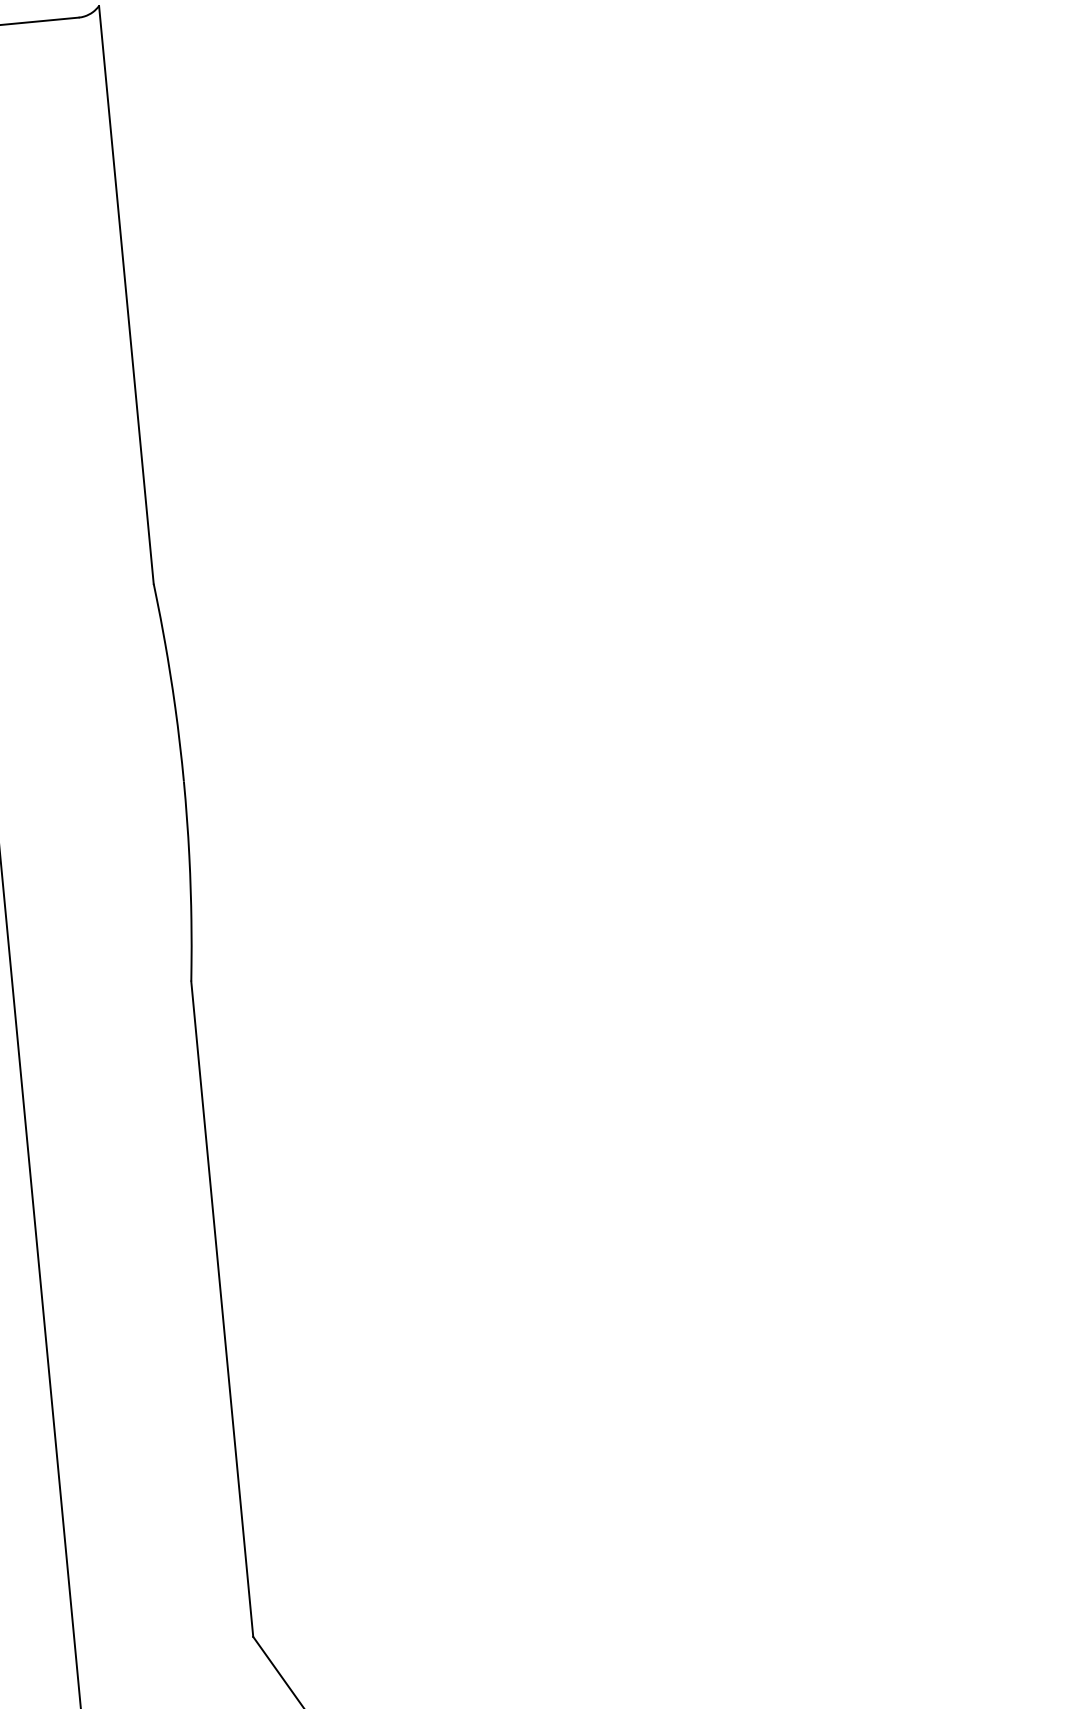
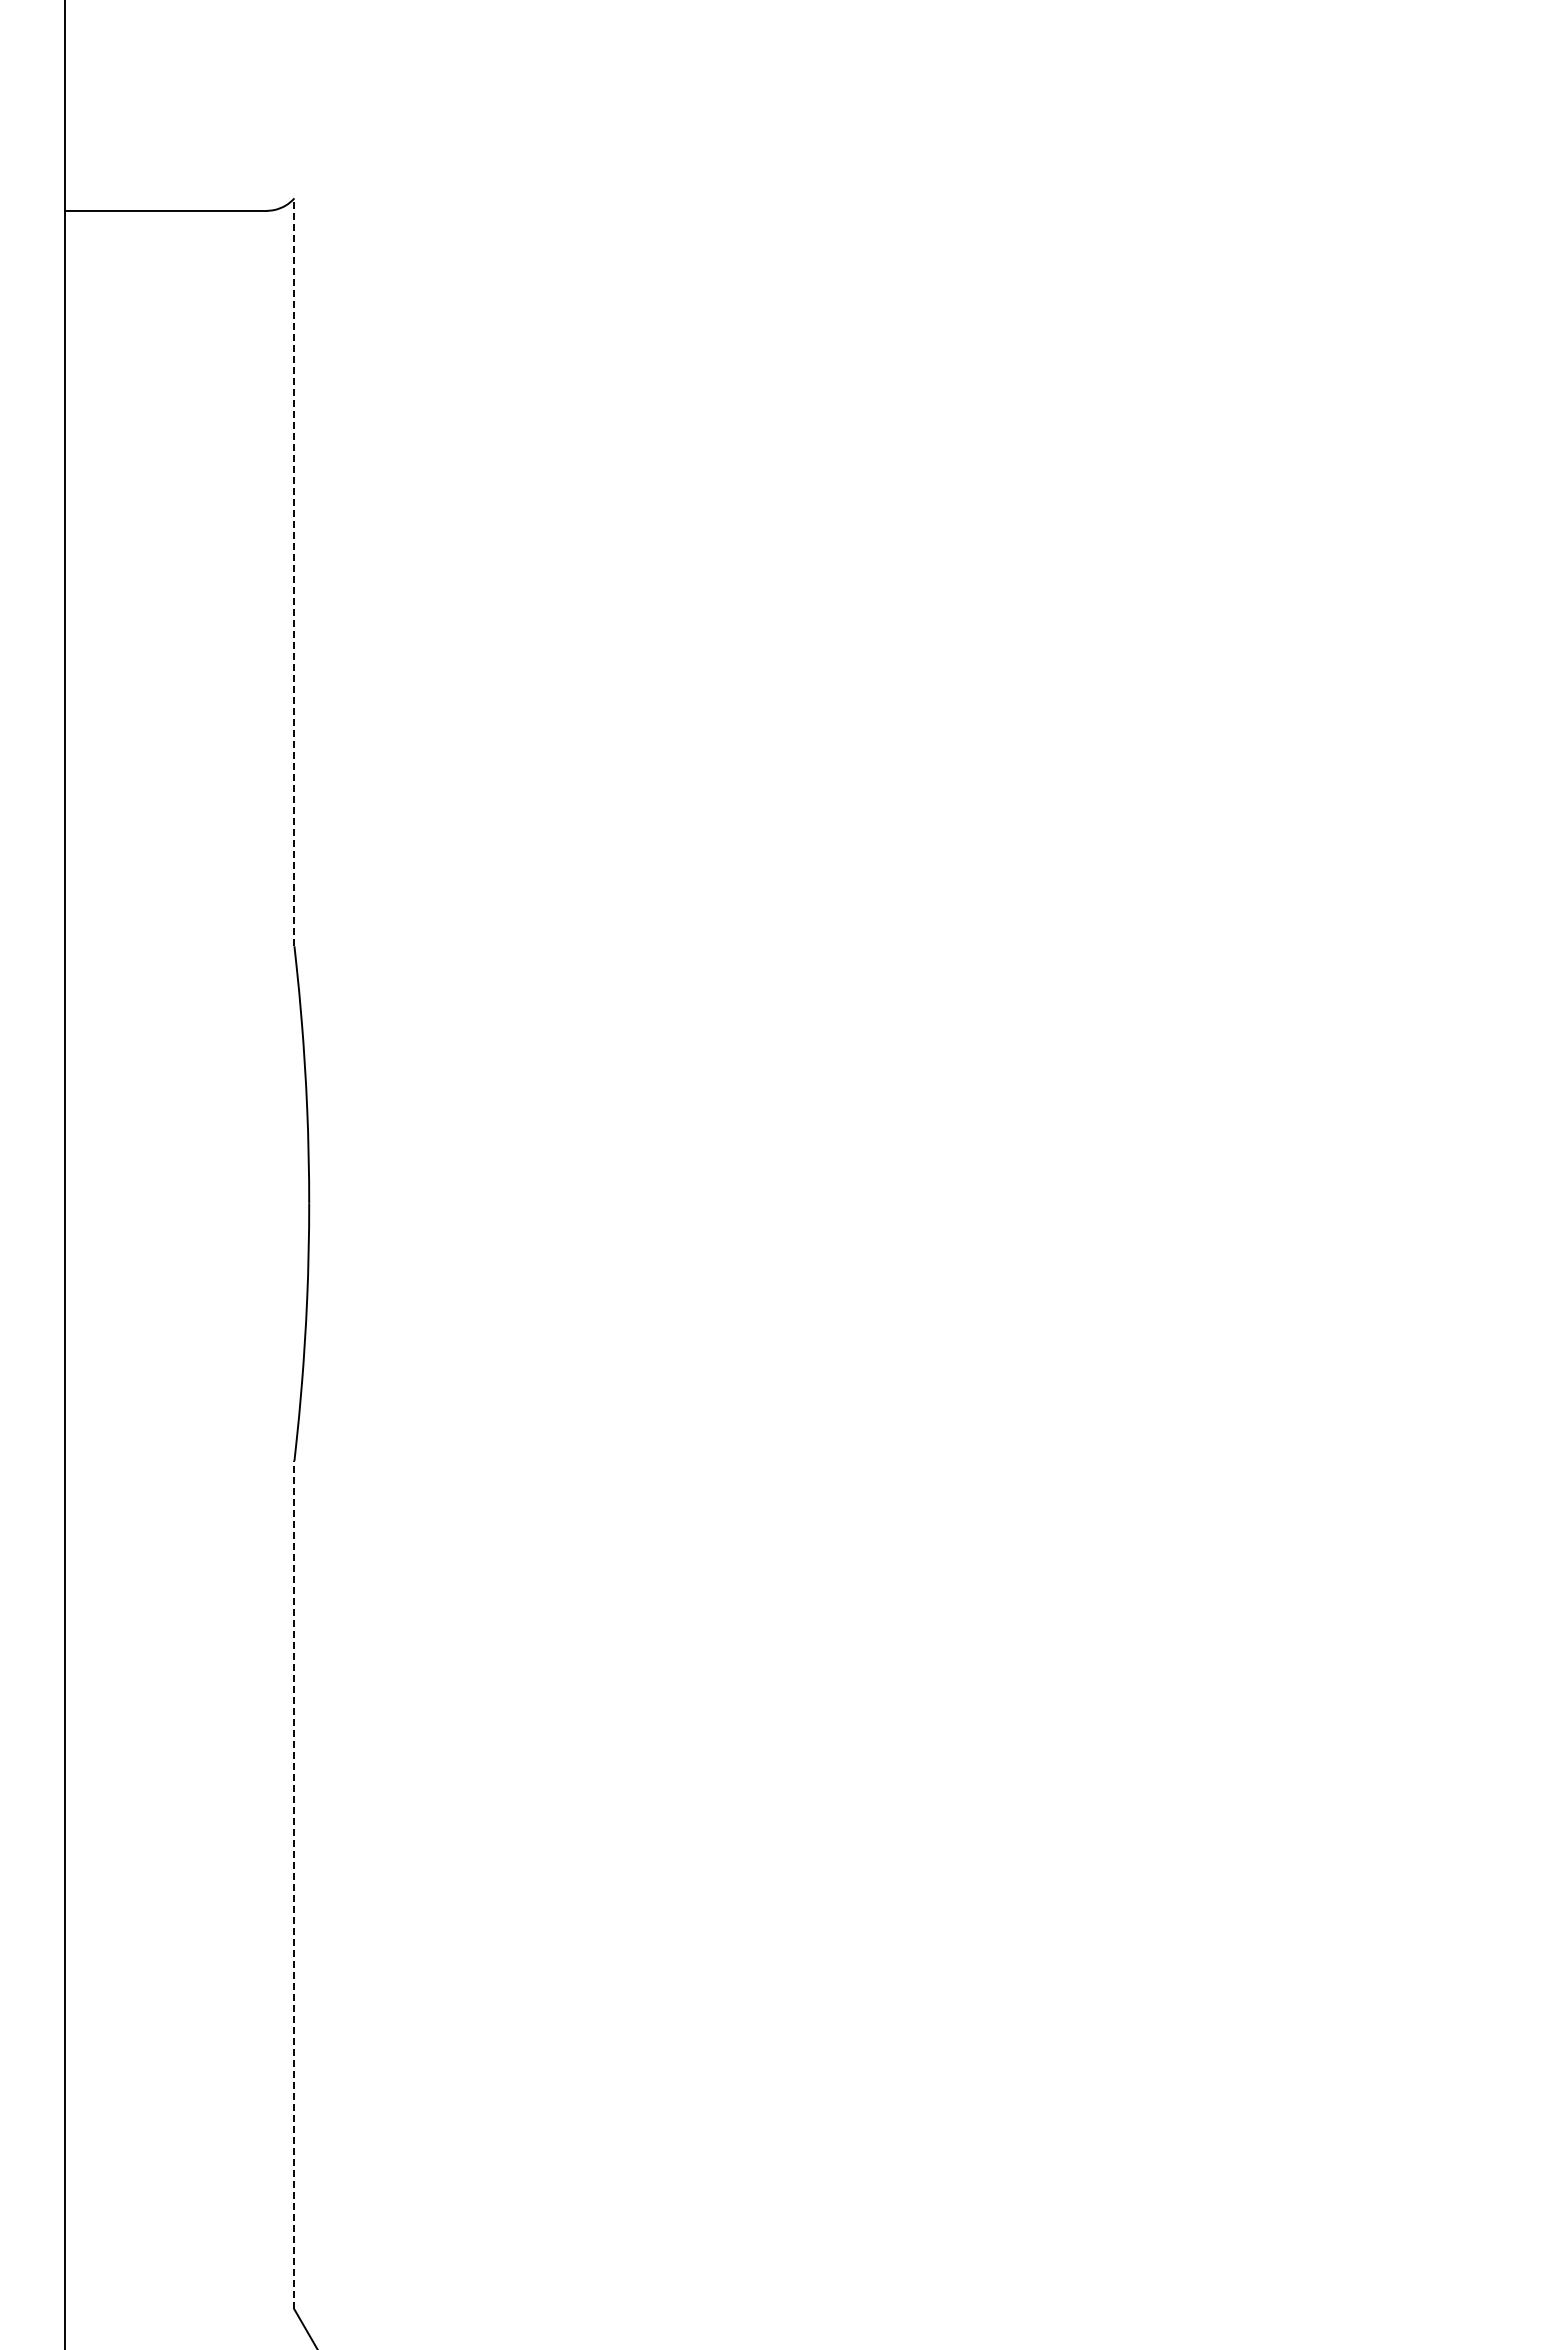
line: (126, 295) -> (294, 572), solid -> dashed
line: (222, 1308) -> (294, 1884), solid -> dashed

